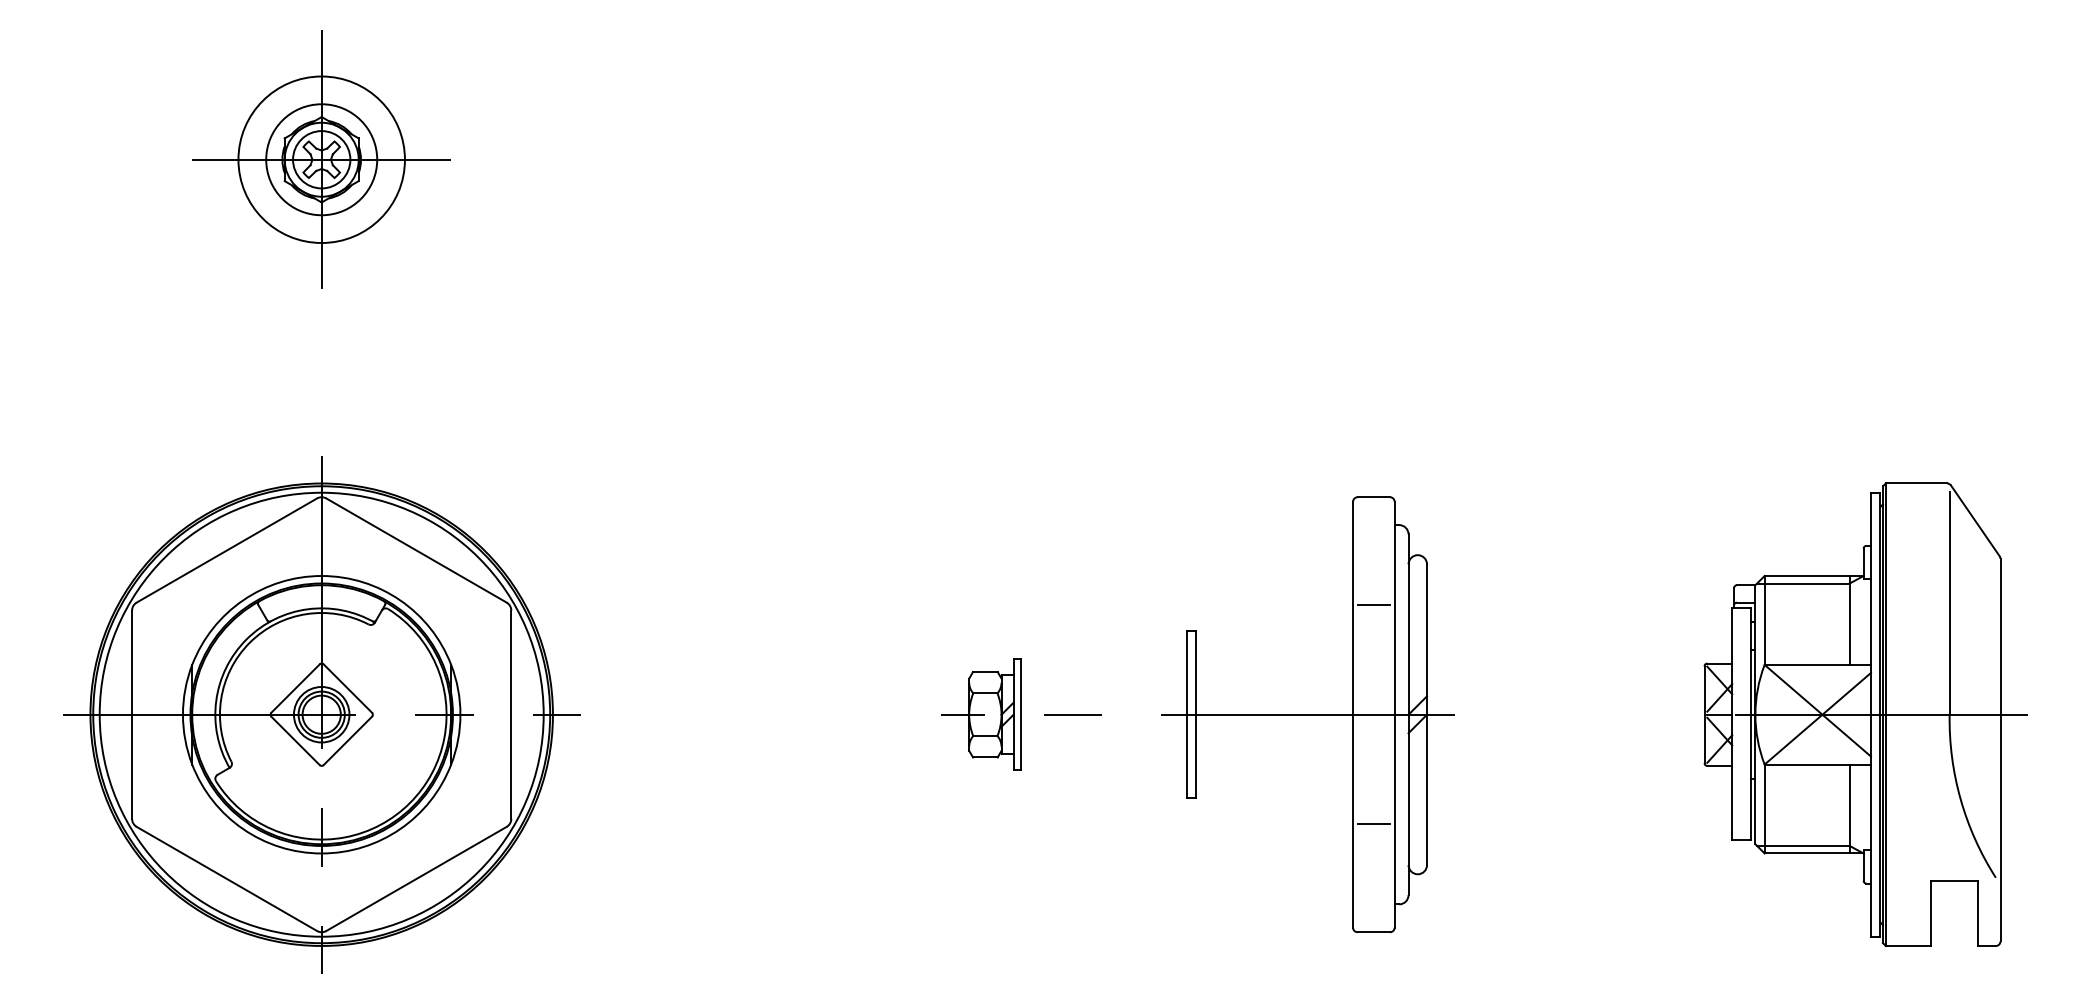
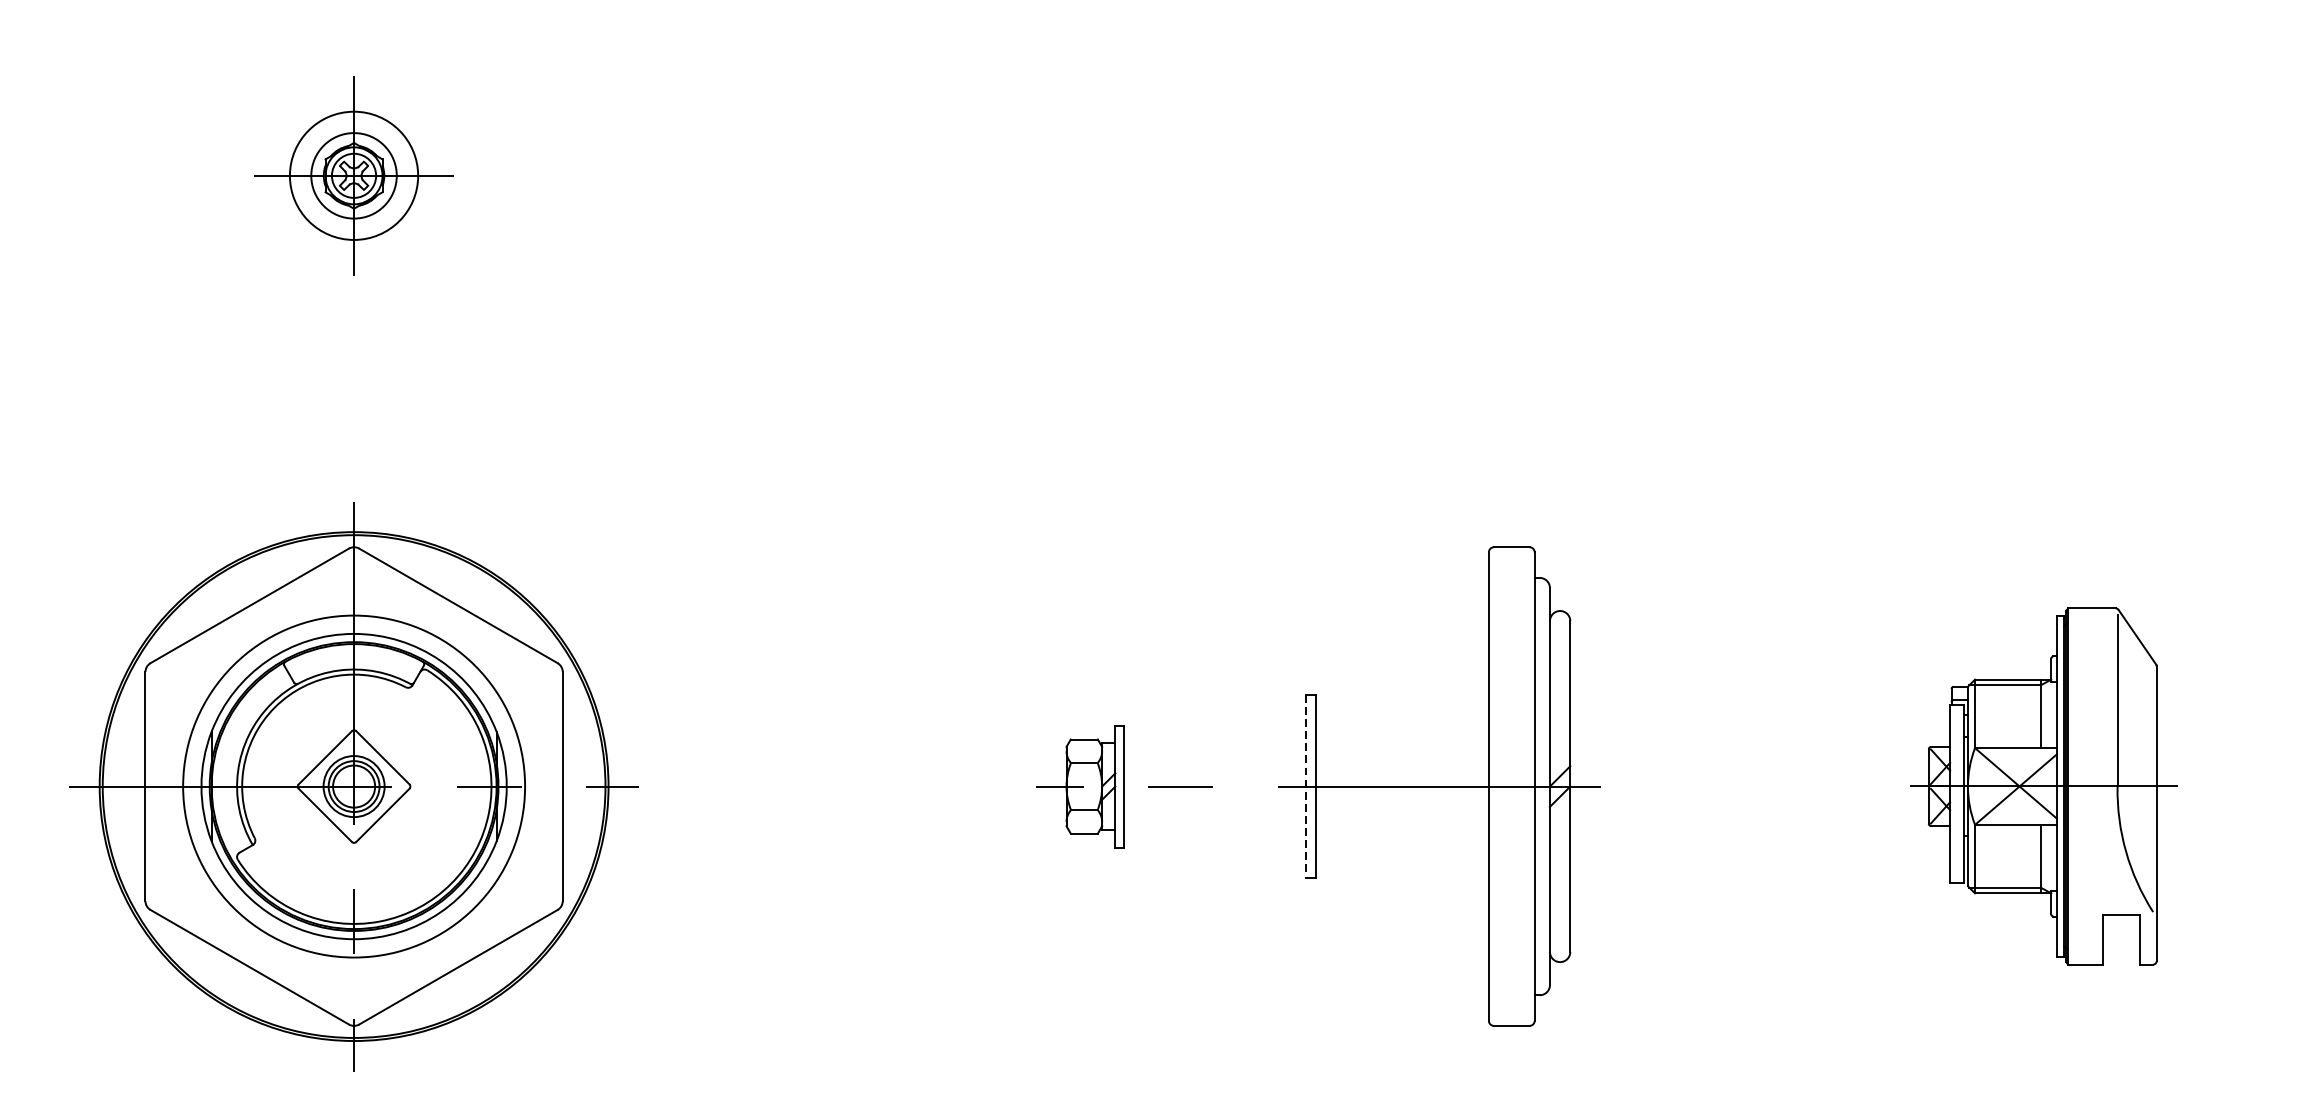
part: (321, 159) -> (353, 175), size x0.7
line: (1373, 605) -> (1511, 666), removed
circle: (321, 714) -> (353, 786), size x0.7
part: (1865, 714) -> (2052, 786), size x0.7
line: (1186, 715) -> (1305, 787), solid -> dashed
line: (1373, 824) -> (1511, 907), removed

